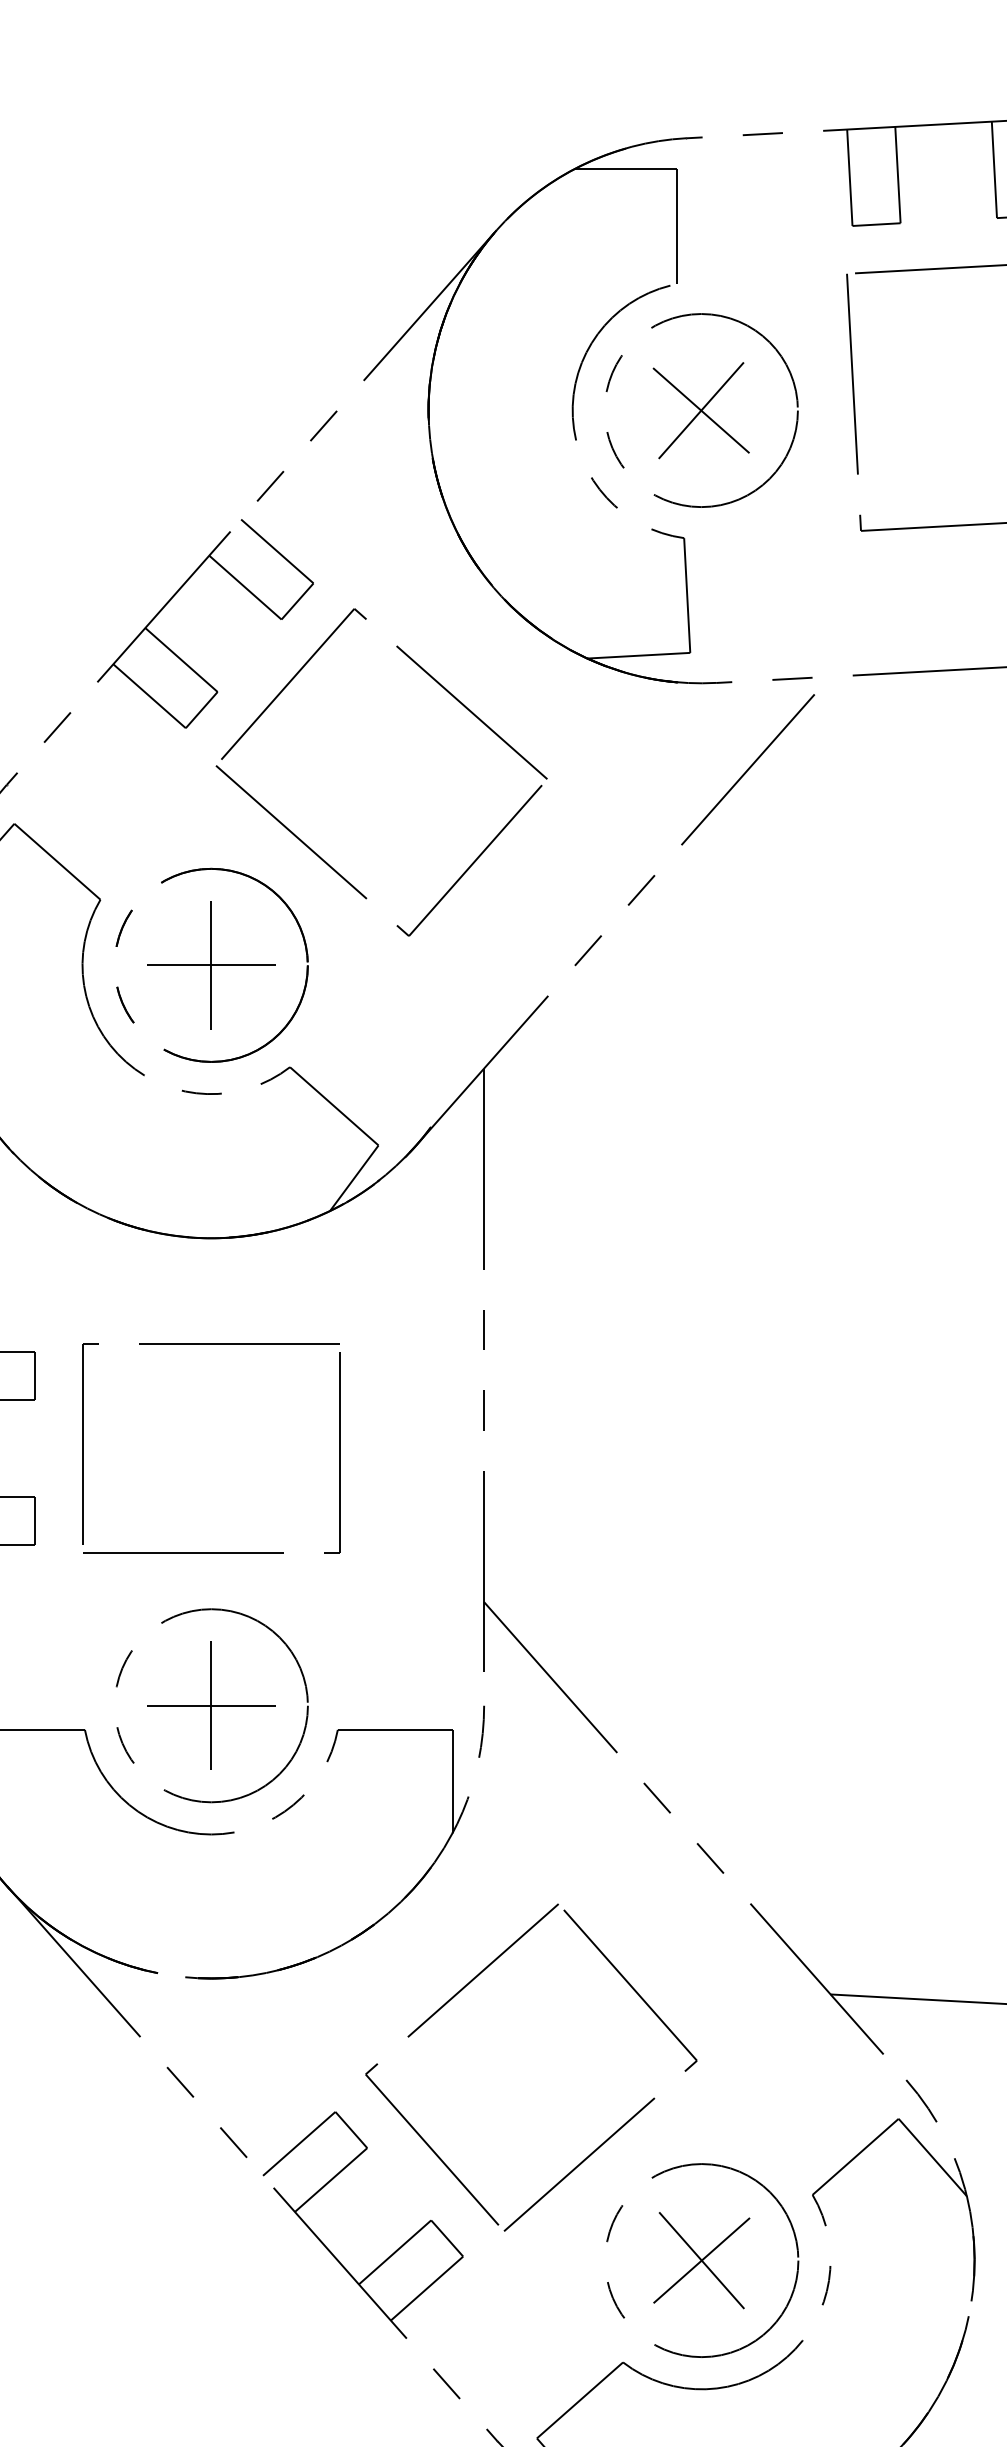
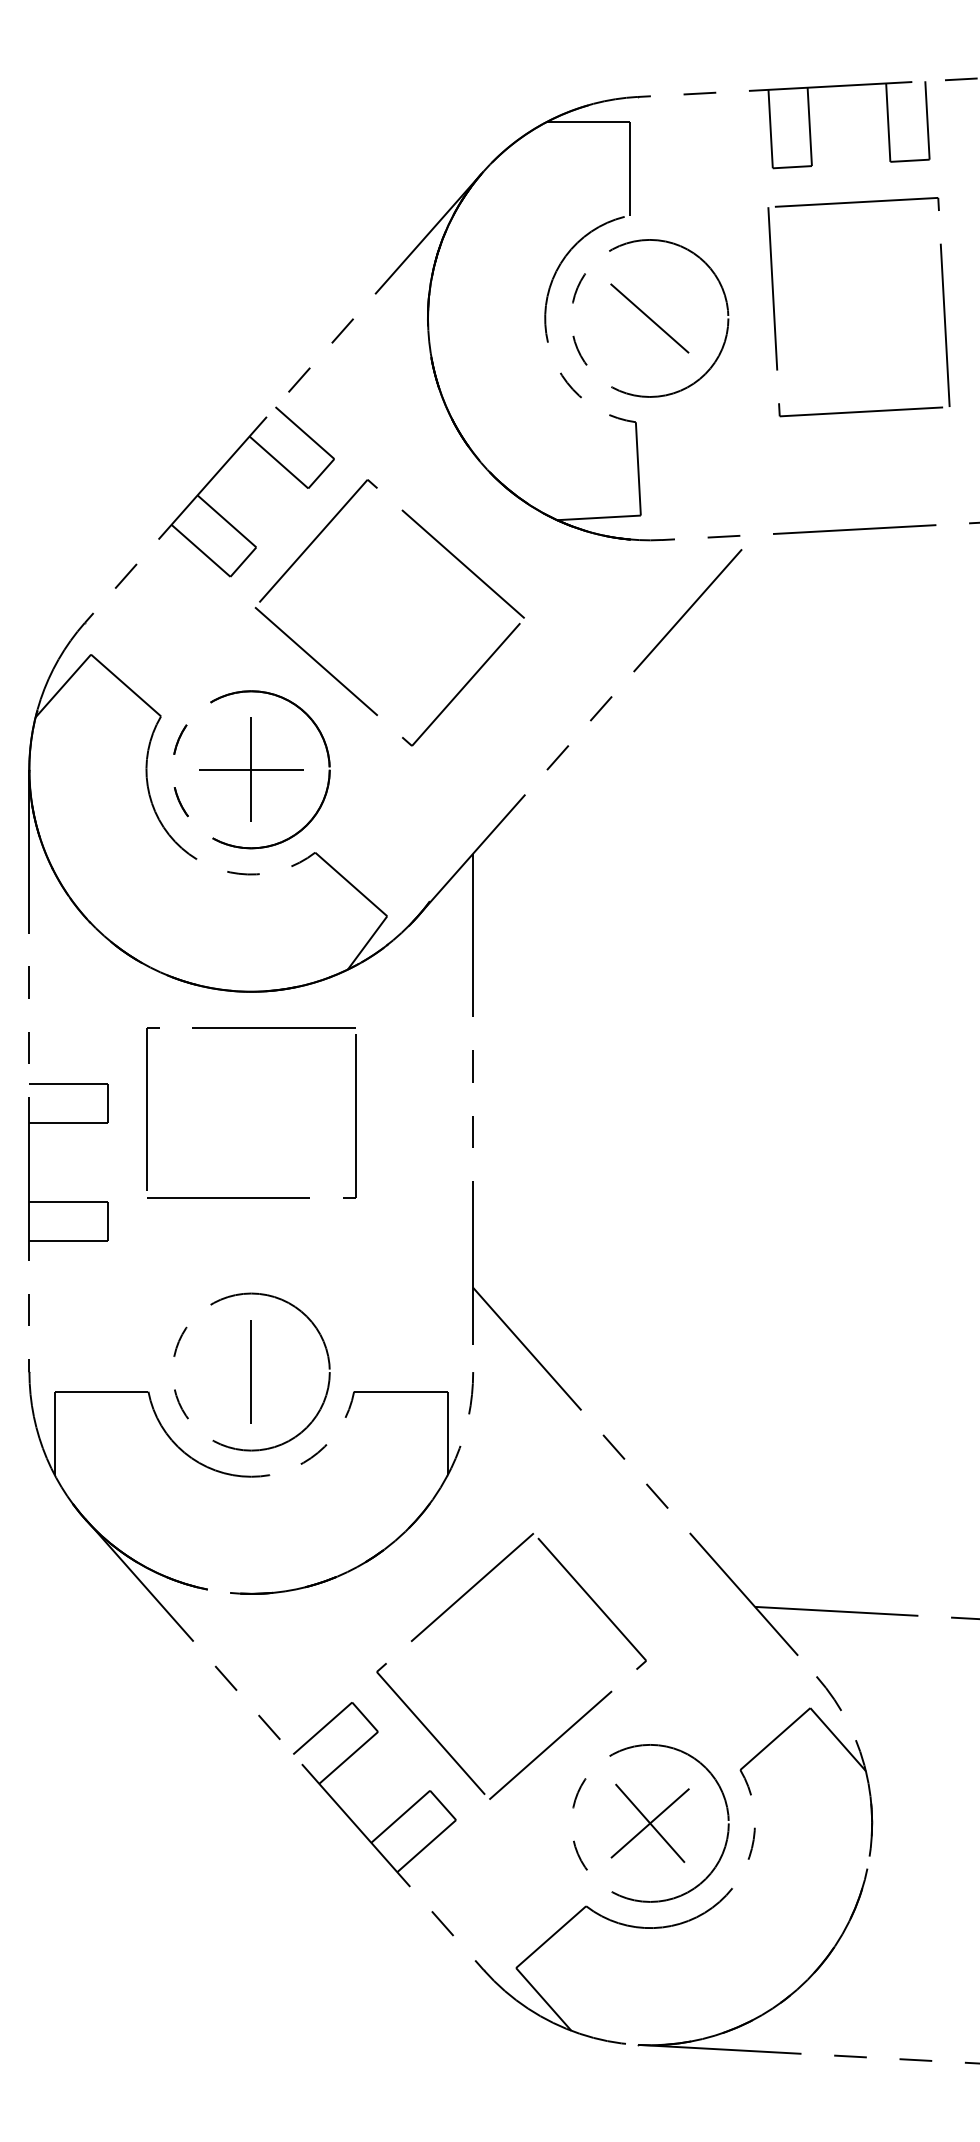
line: (700, 410) -> (649, 318), removed
part: (211, 1344) -> (251, 1028), moved
line: (210, 1706) -> (250, 1372), removed

